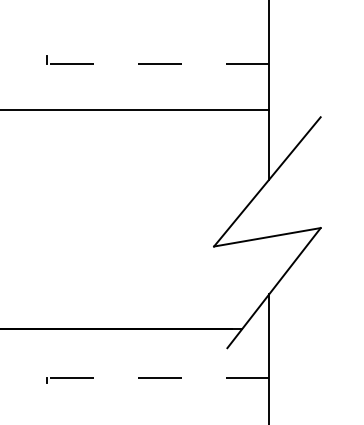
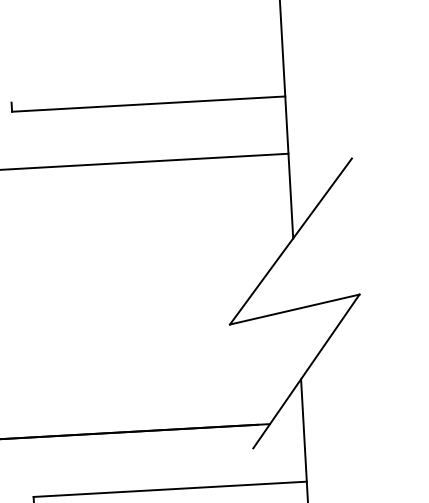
line: (157, 63) -> (147, 103), dashed -> solid
line: (157, 377) -> (169, 489), dashed -> solid

